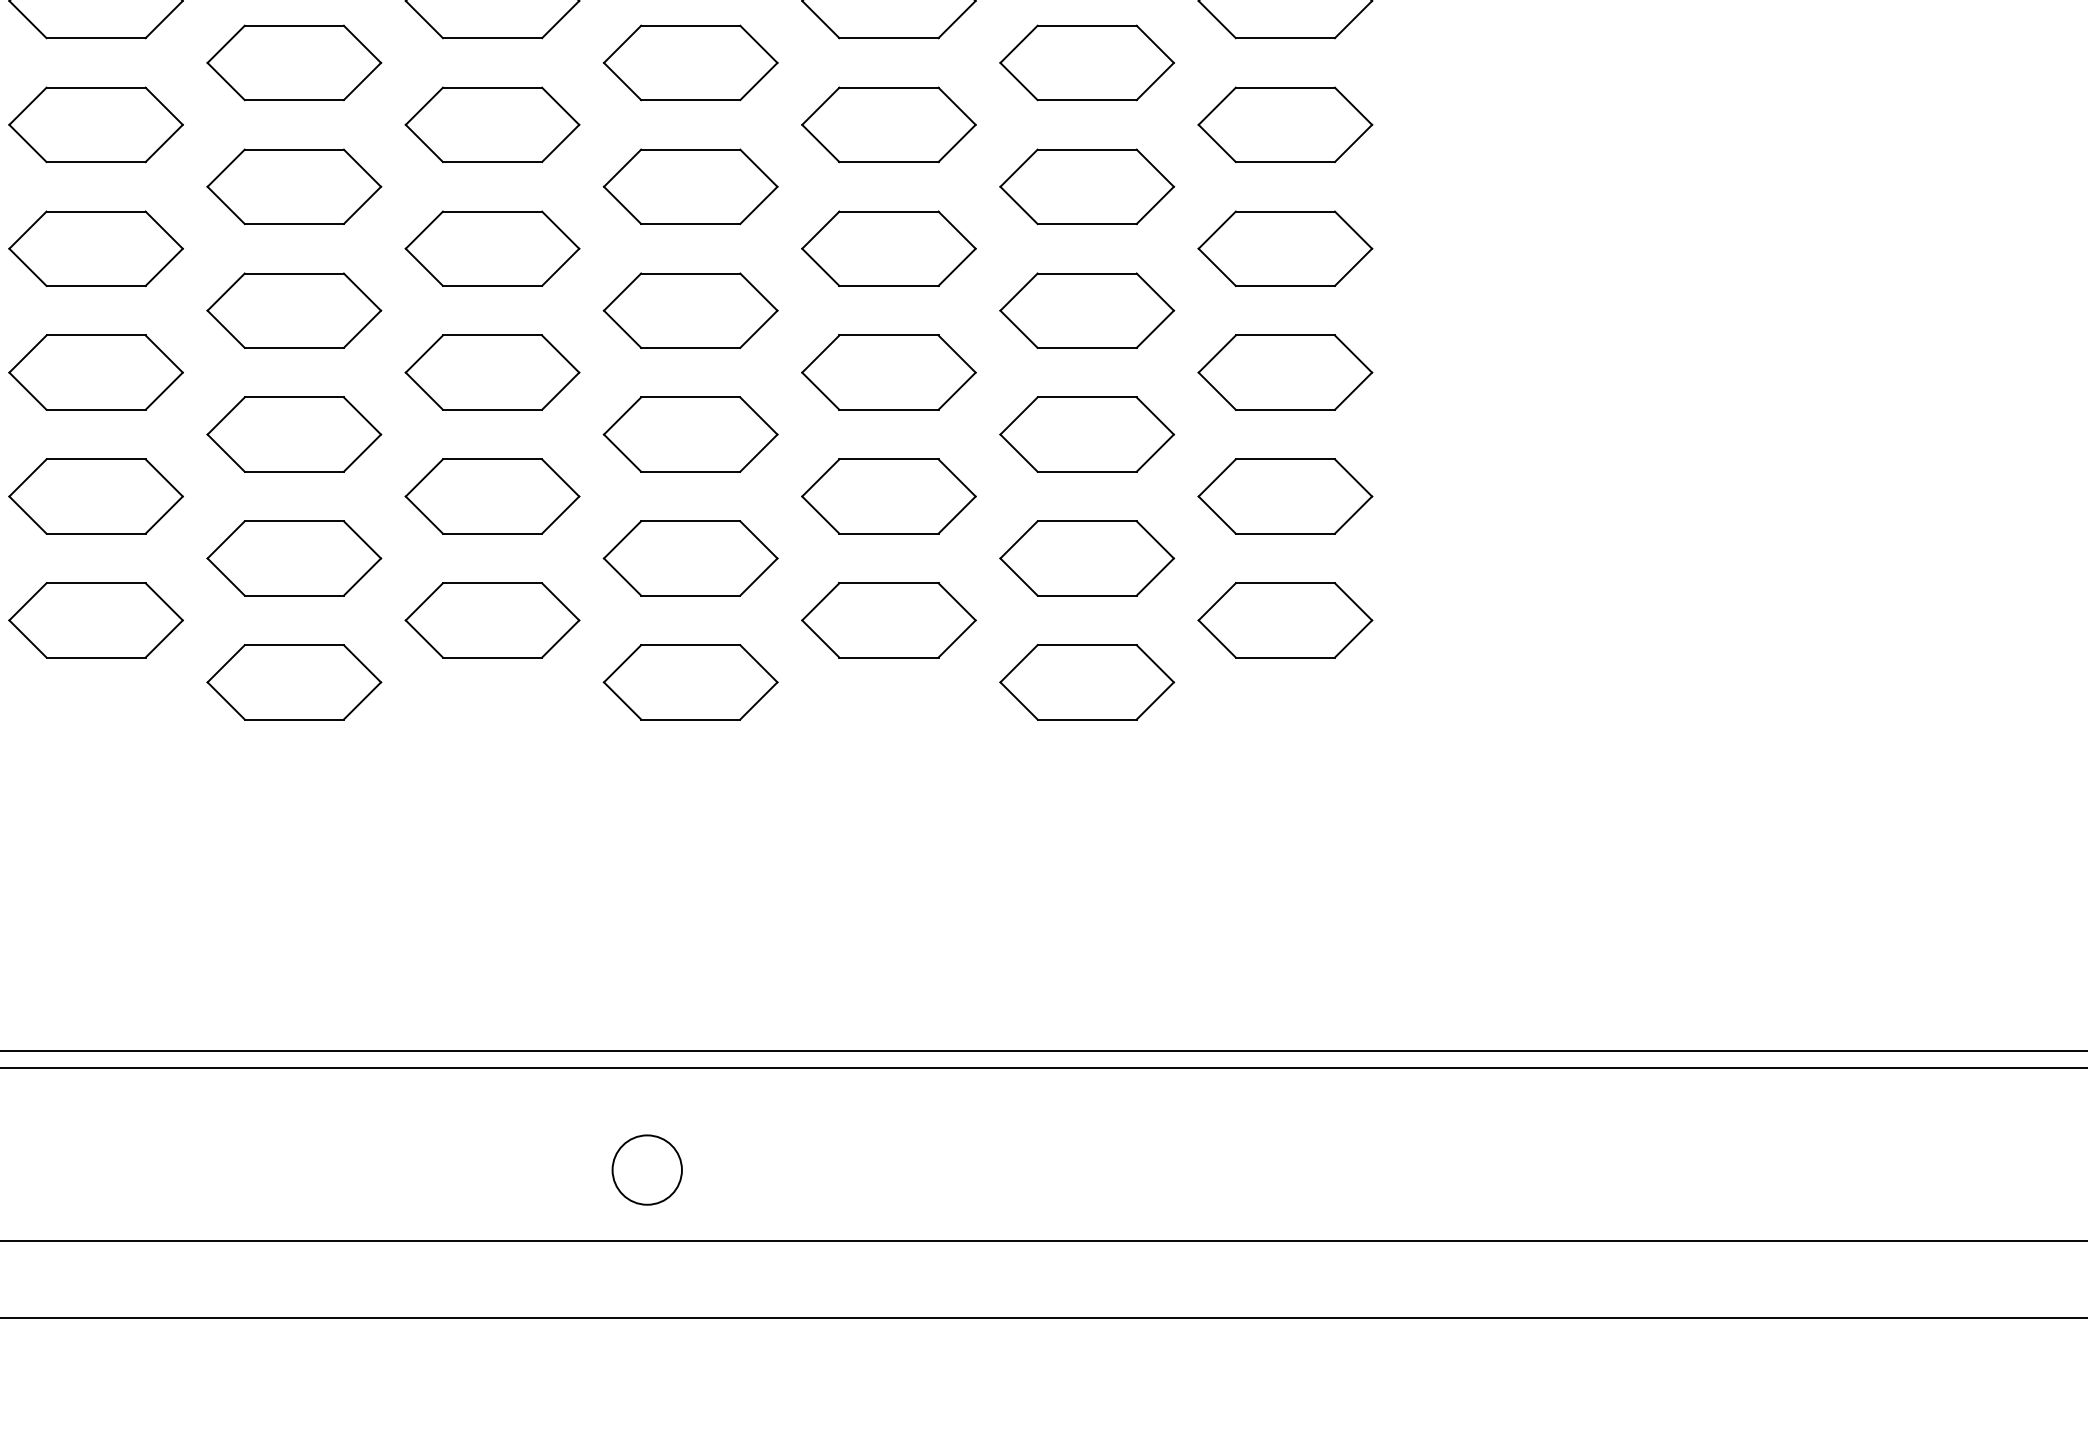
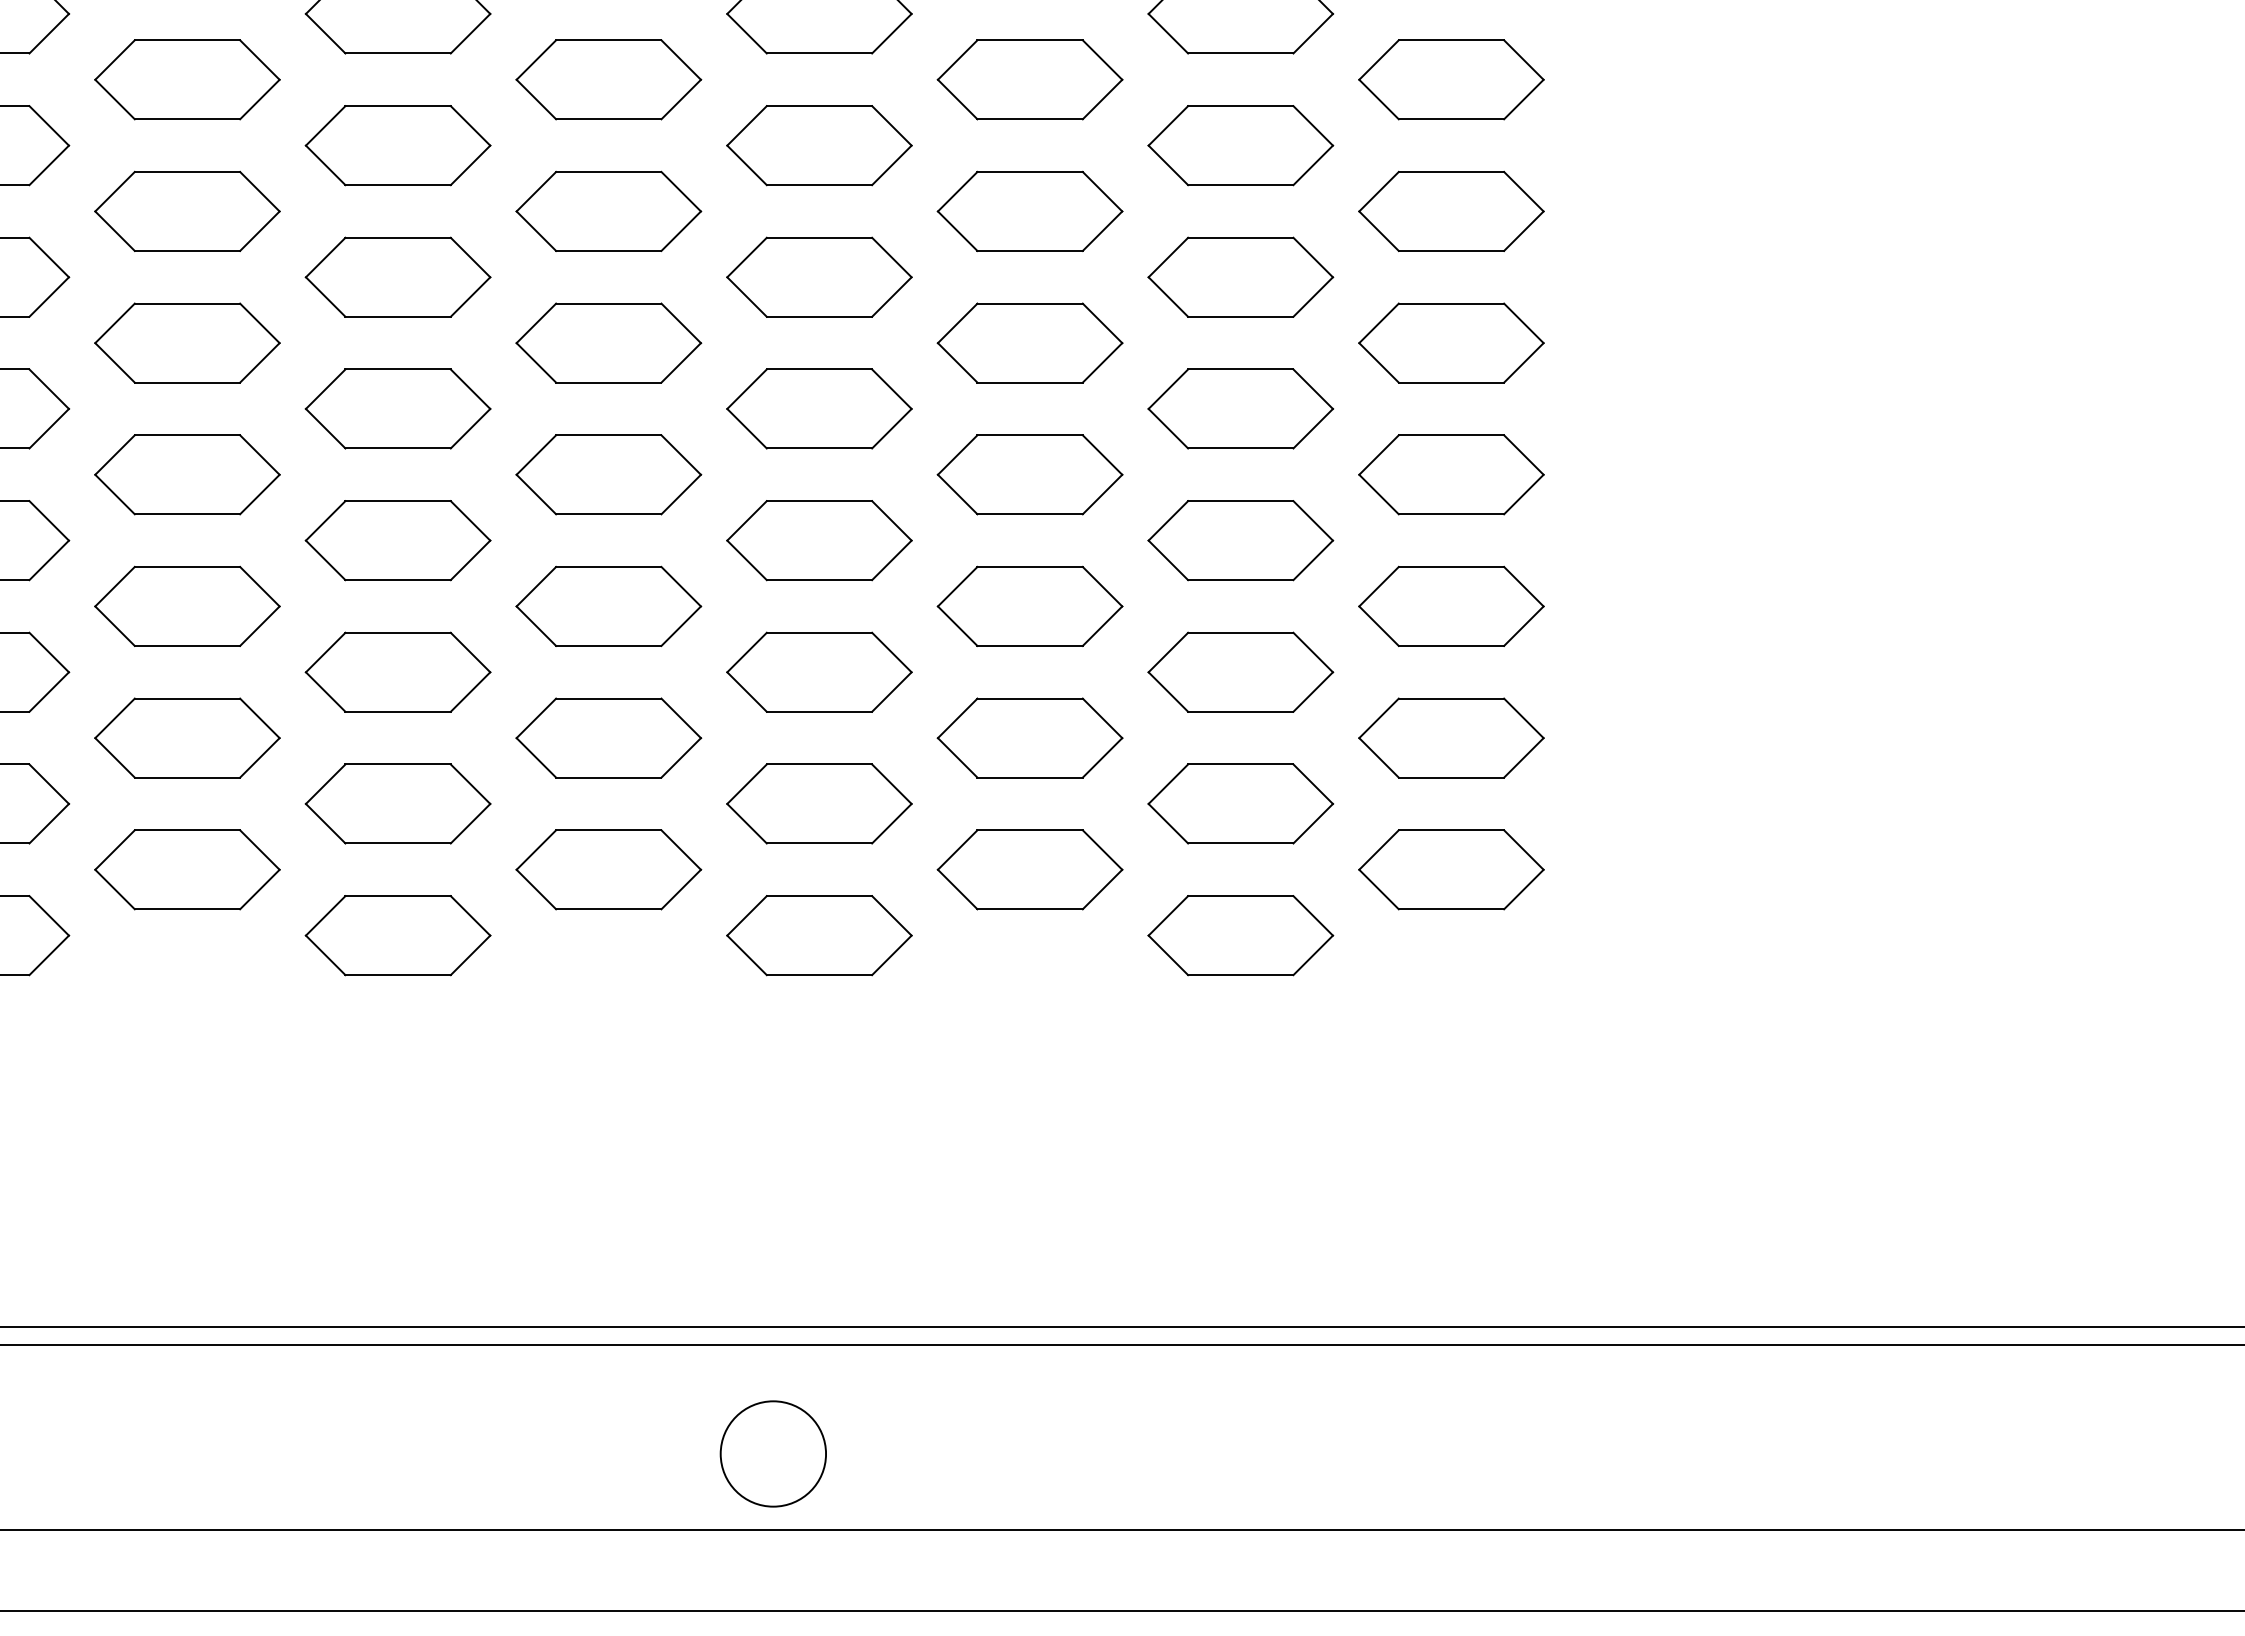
circle: (646, 1169) -> (772, 1453), size x1.43

